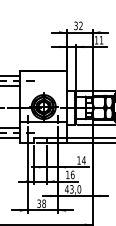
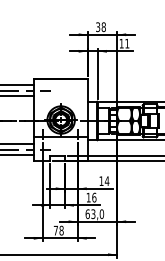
text: (80, 26) -> (103, 27), 32 -> 38
text: (66, 189) -> (87, 214), 43,0 -> 63,0
text: (38, 203) -> (55, 230), 38 -> 78

